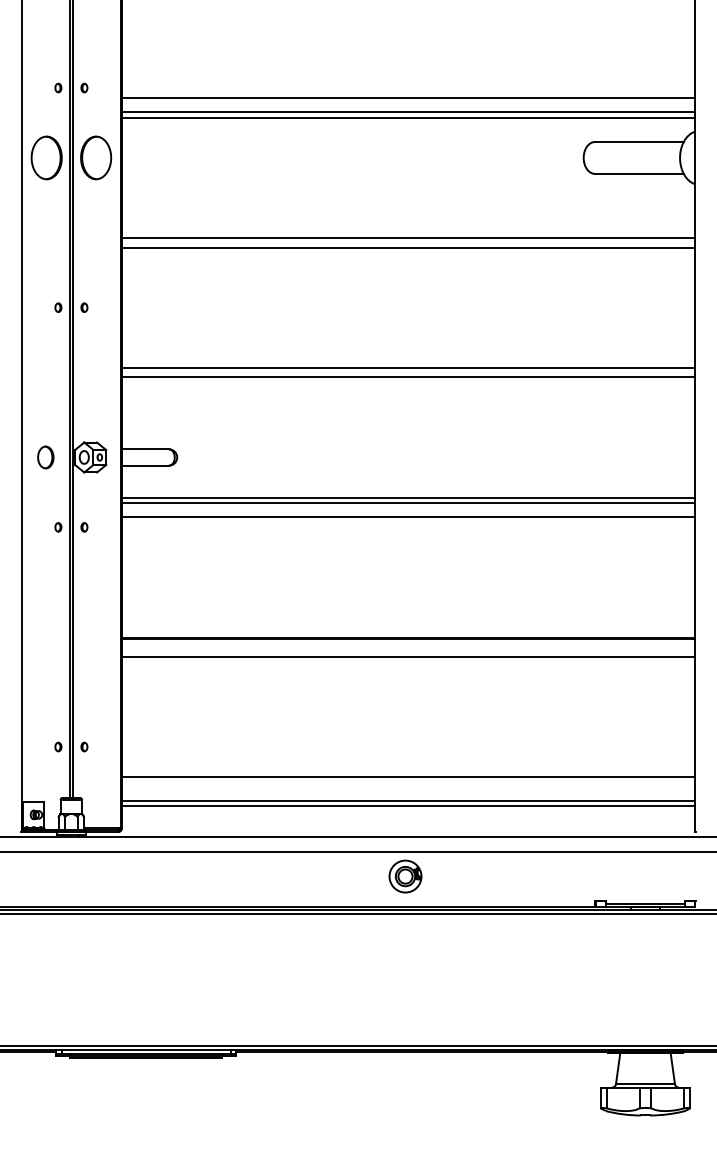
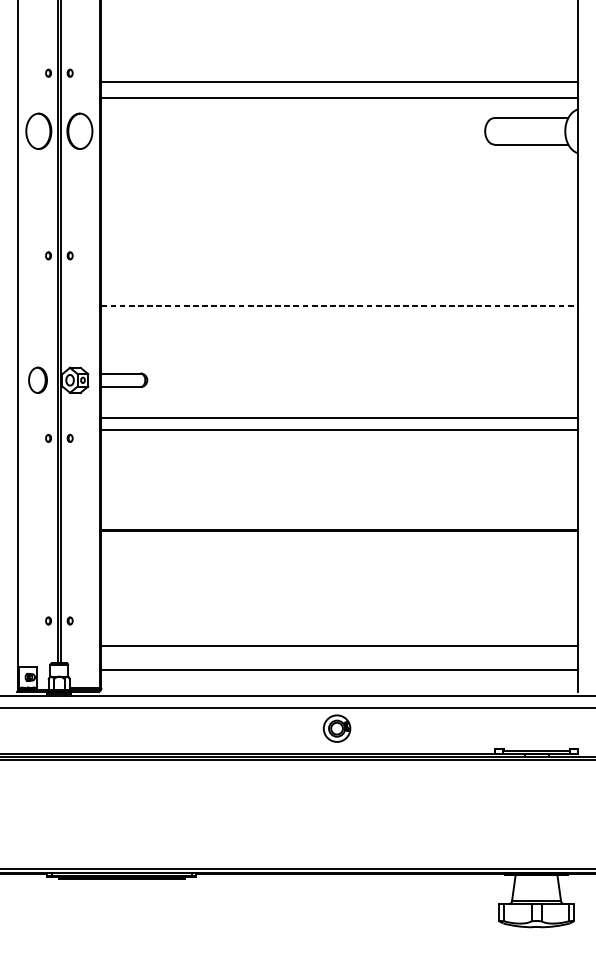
line: (407, 112) -> (338, 93), removed
line: (407, 238) -> (338, 198), removed
line: (407, 247) -> (338, 205), removed
line: (408, 367) -> (339, 305), solid -> dashed
line: (407, 377) -> (338, 313), removed
part: (45, 457) -> (37, 380), size x1.4
line: (407, 497) -> (338, 413), removed
line: (407, 656) -> (338, 545), removed
line: (407, 800) -> (338, 665), removed

